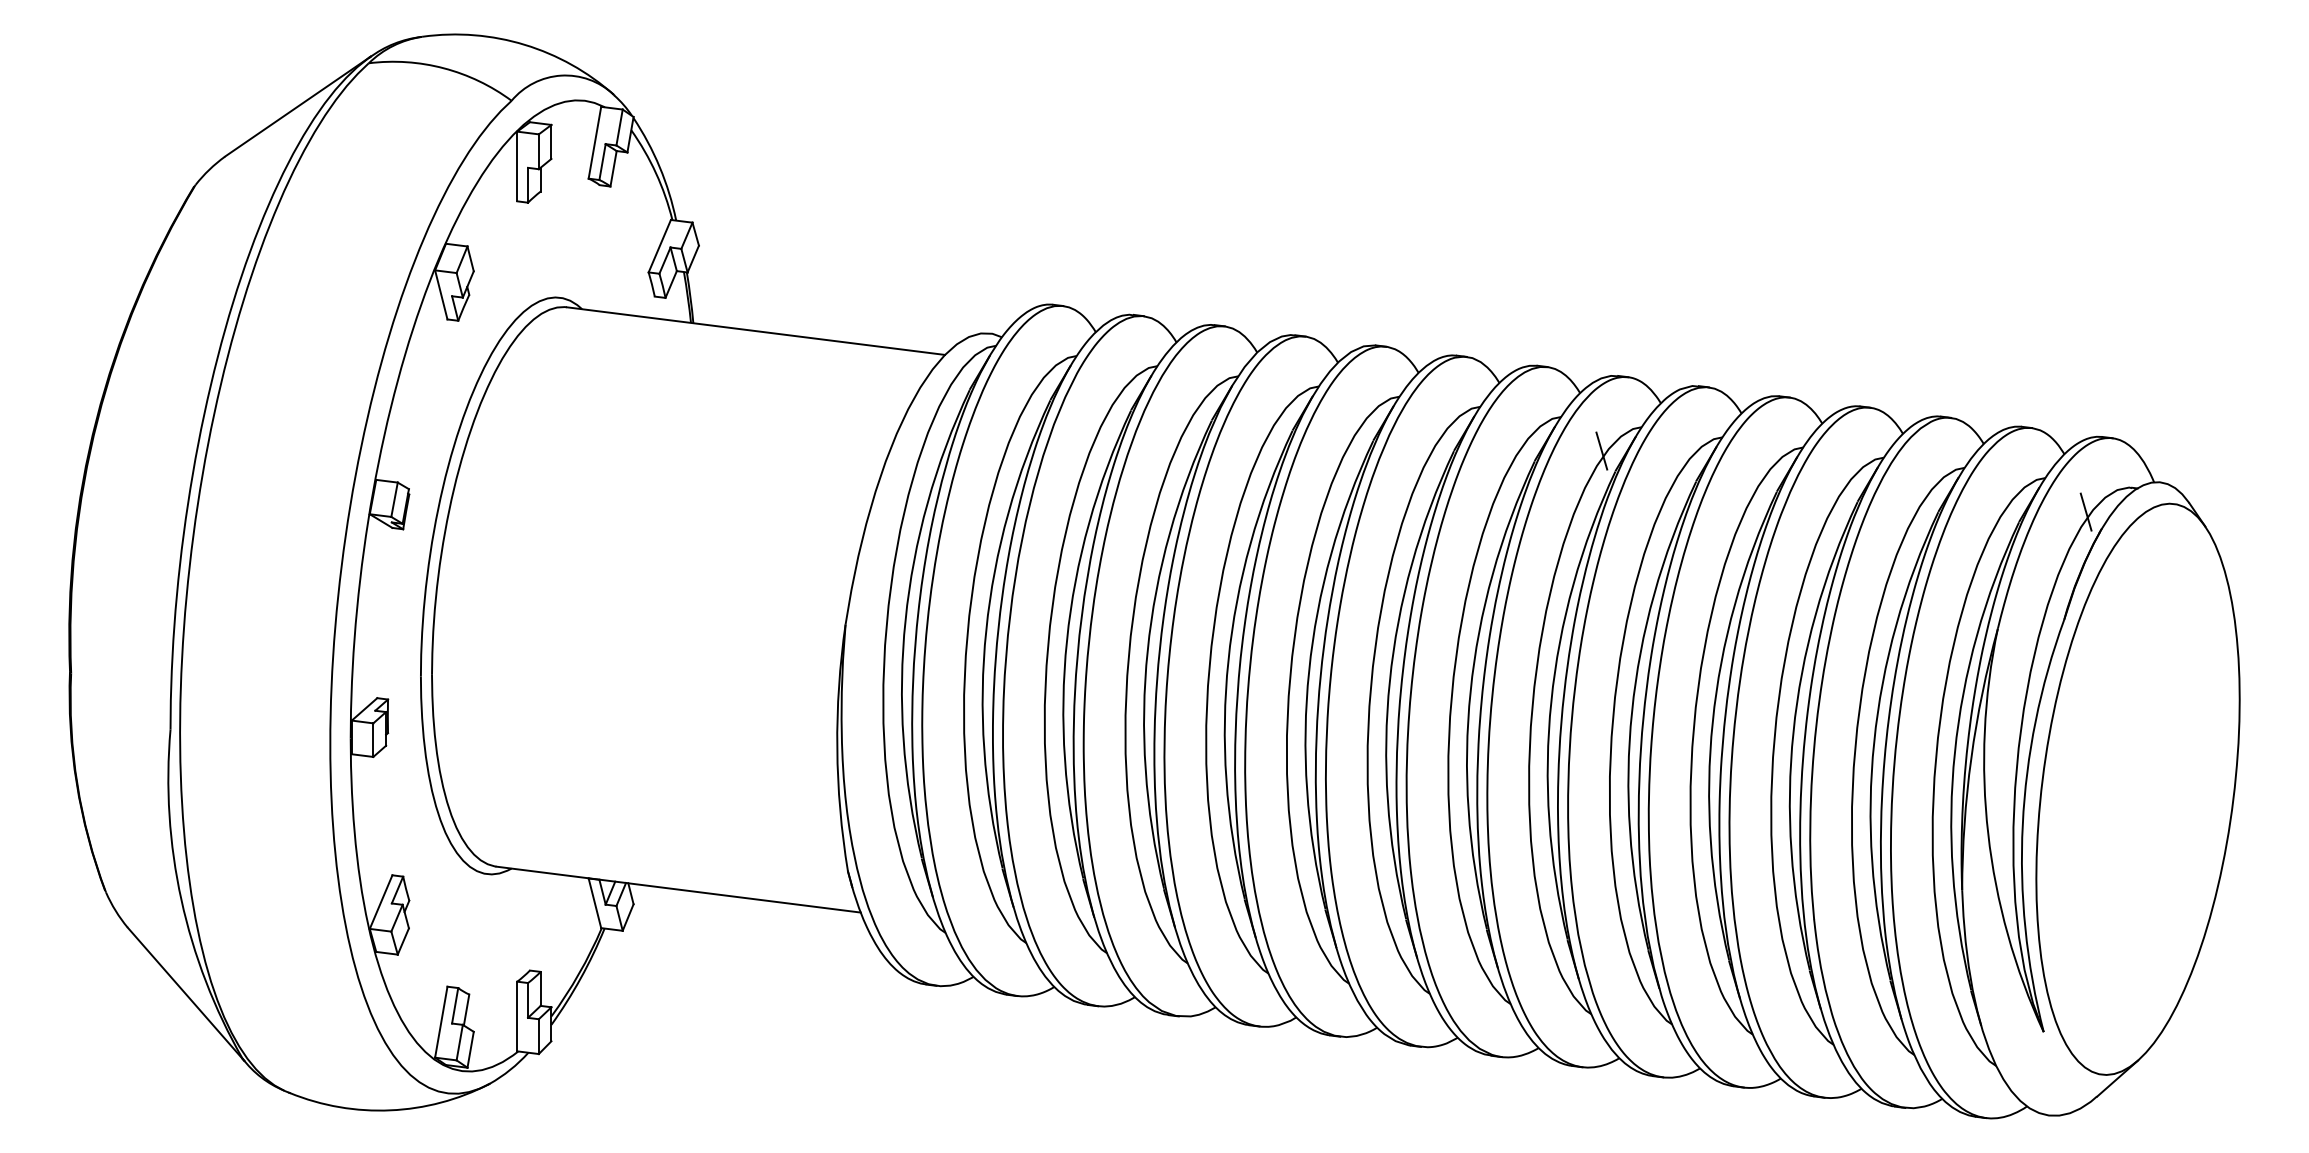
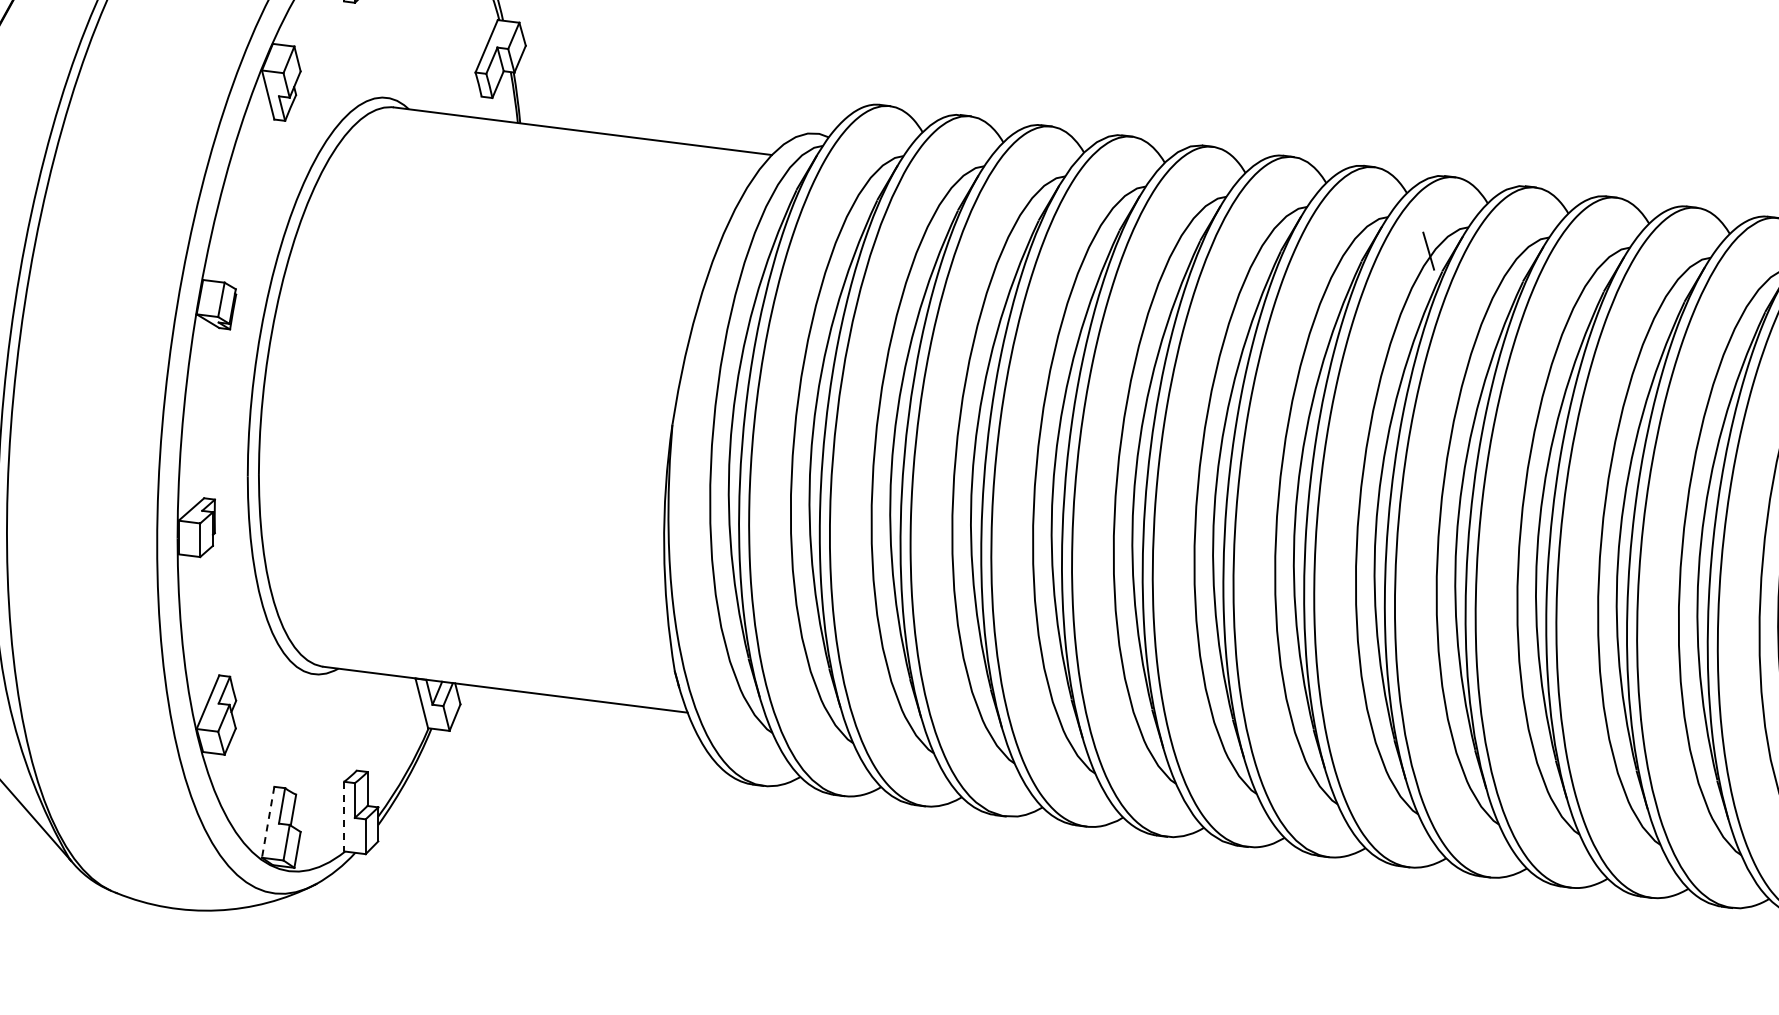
line: (517, 1016) -> (344, 816), solid -> dashed
line: (441, 1022) -> (268, 822), solid -> dashed

